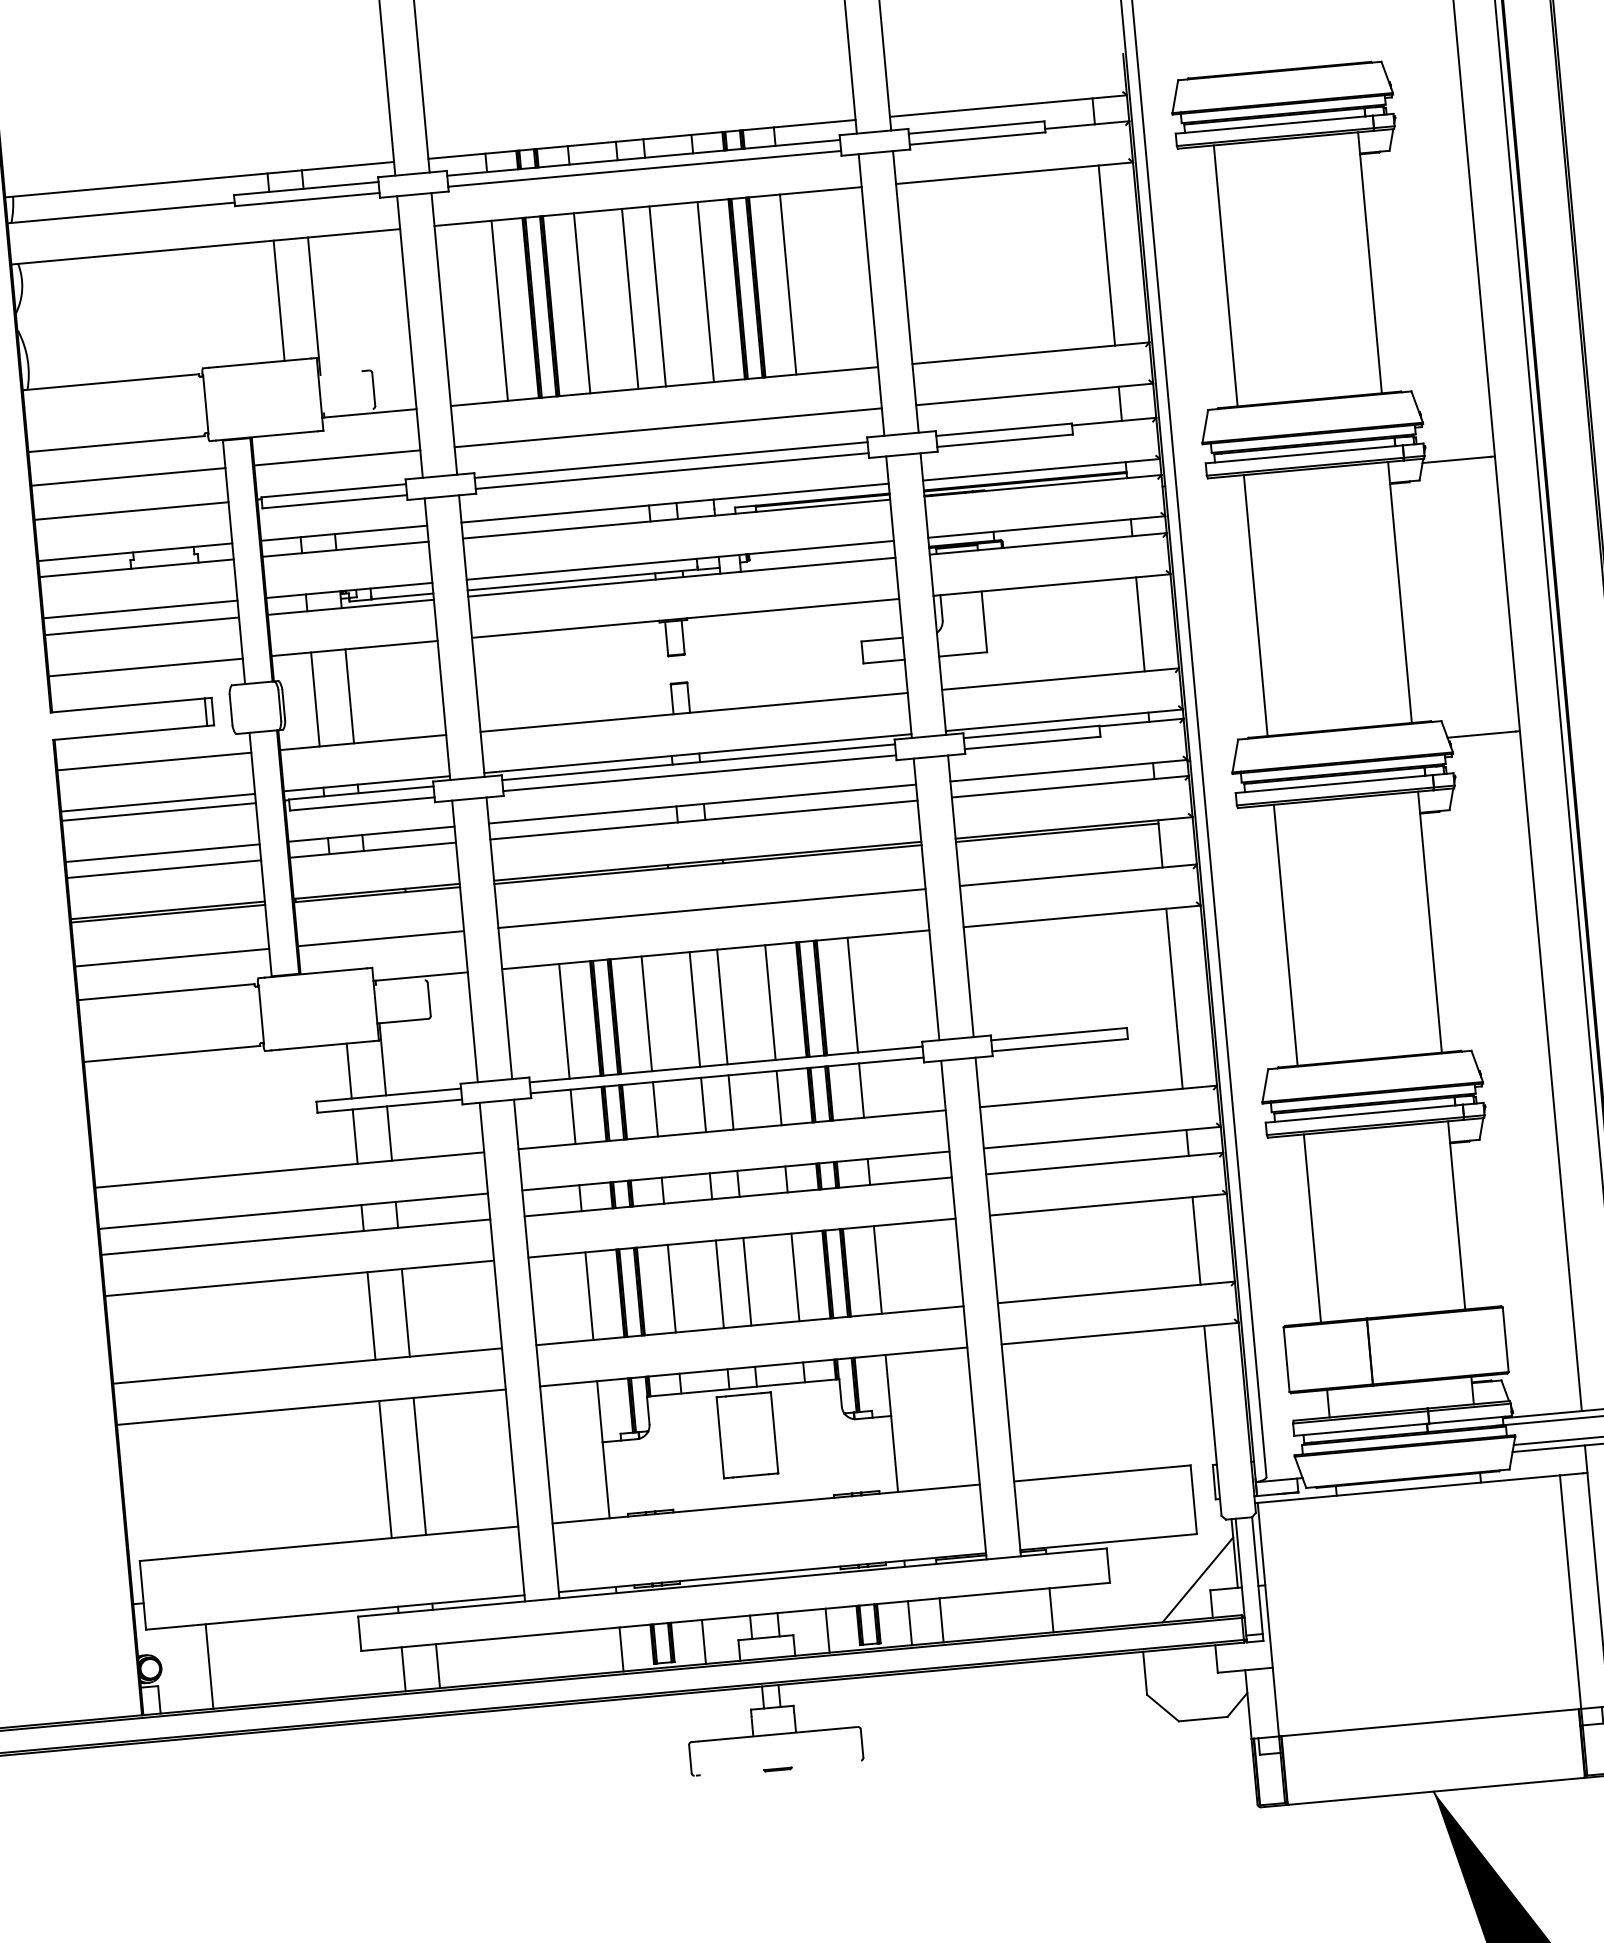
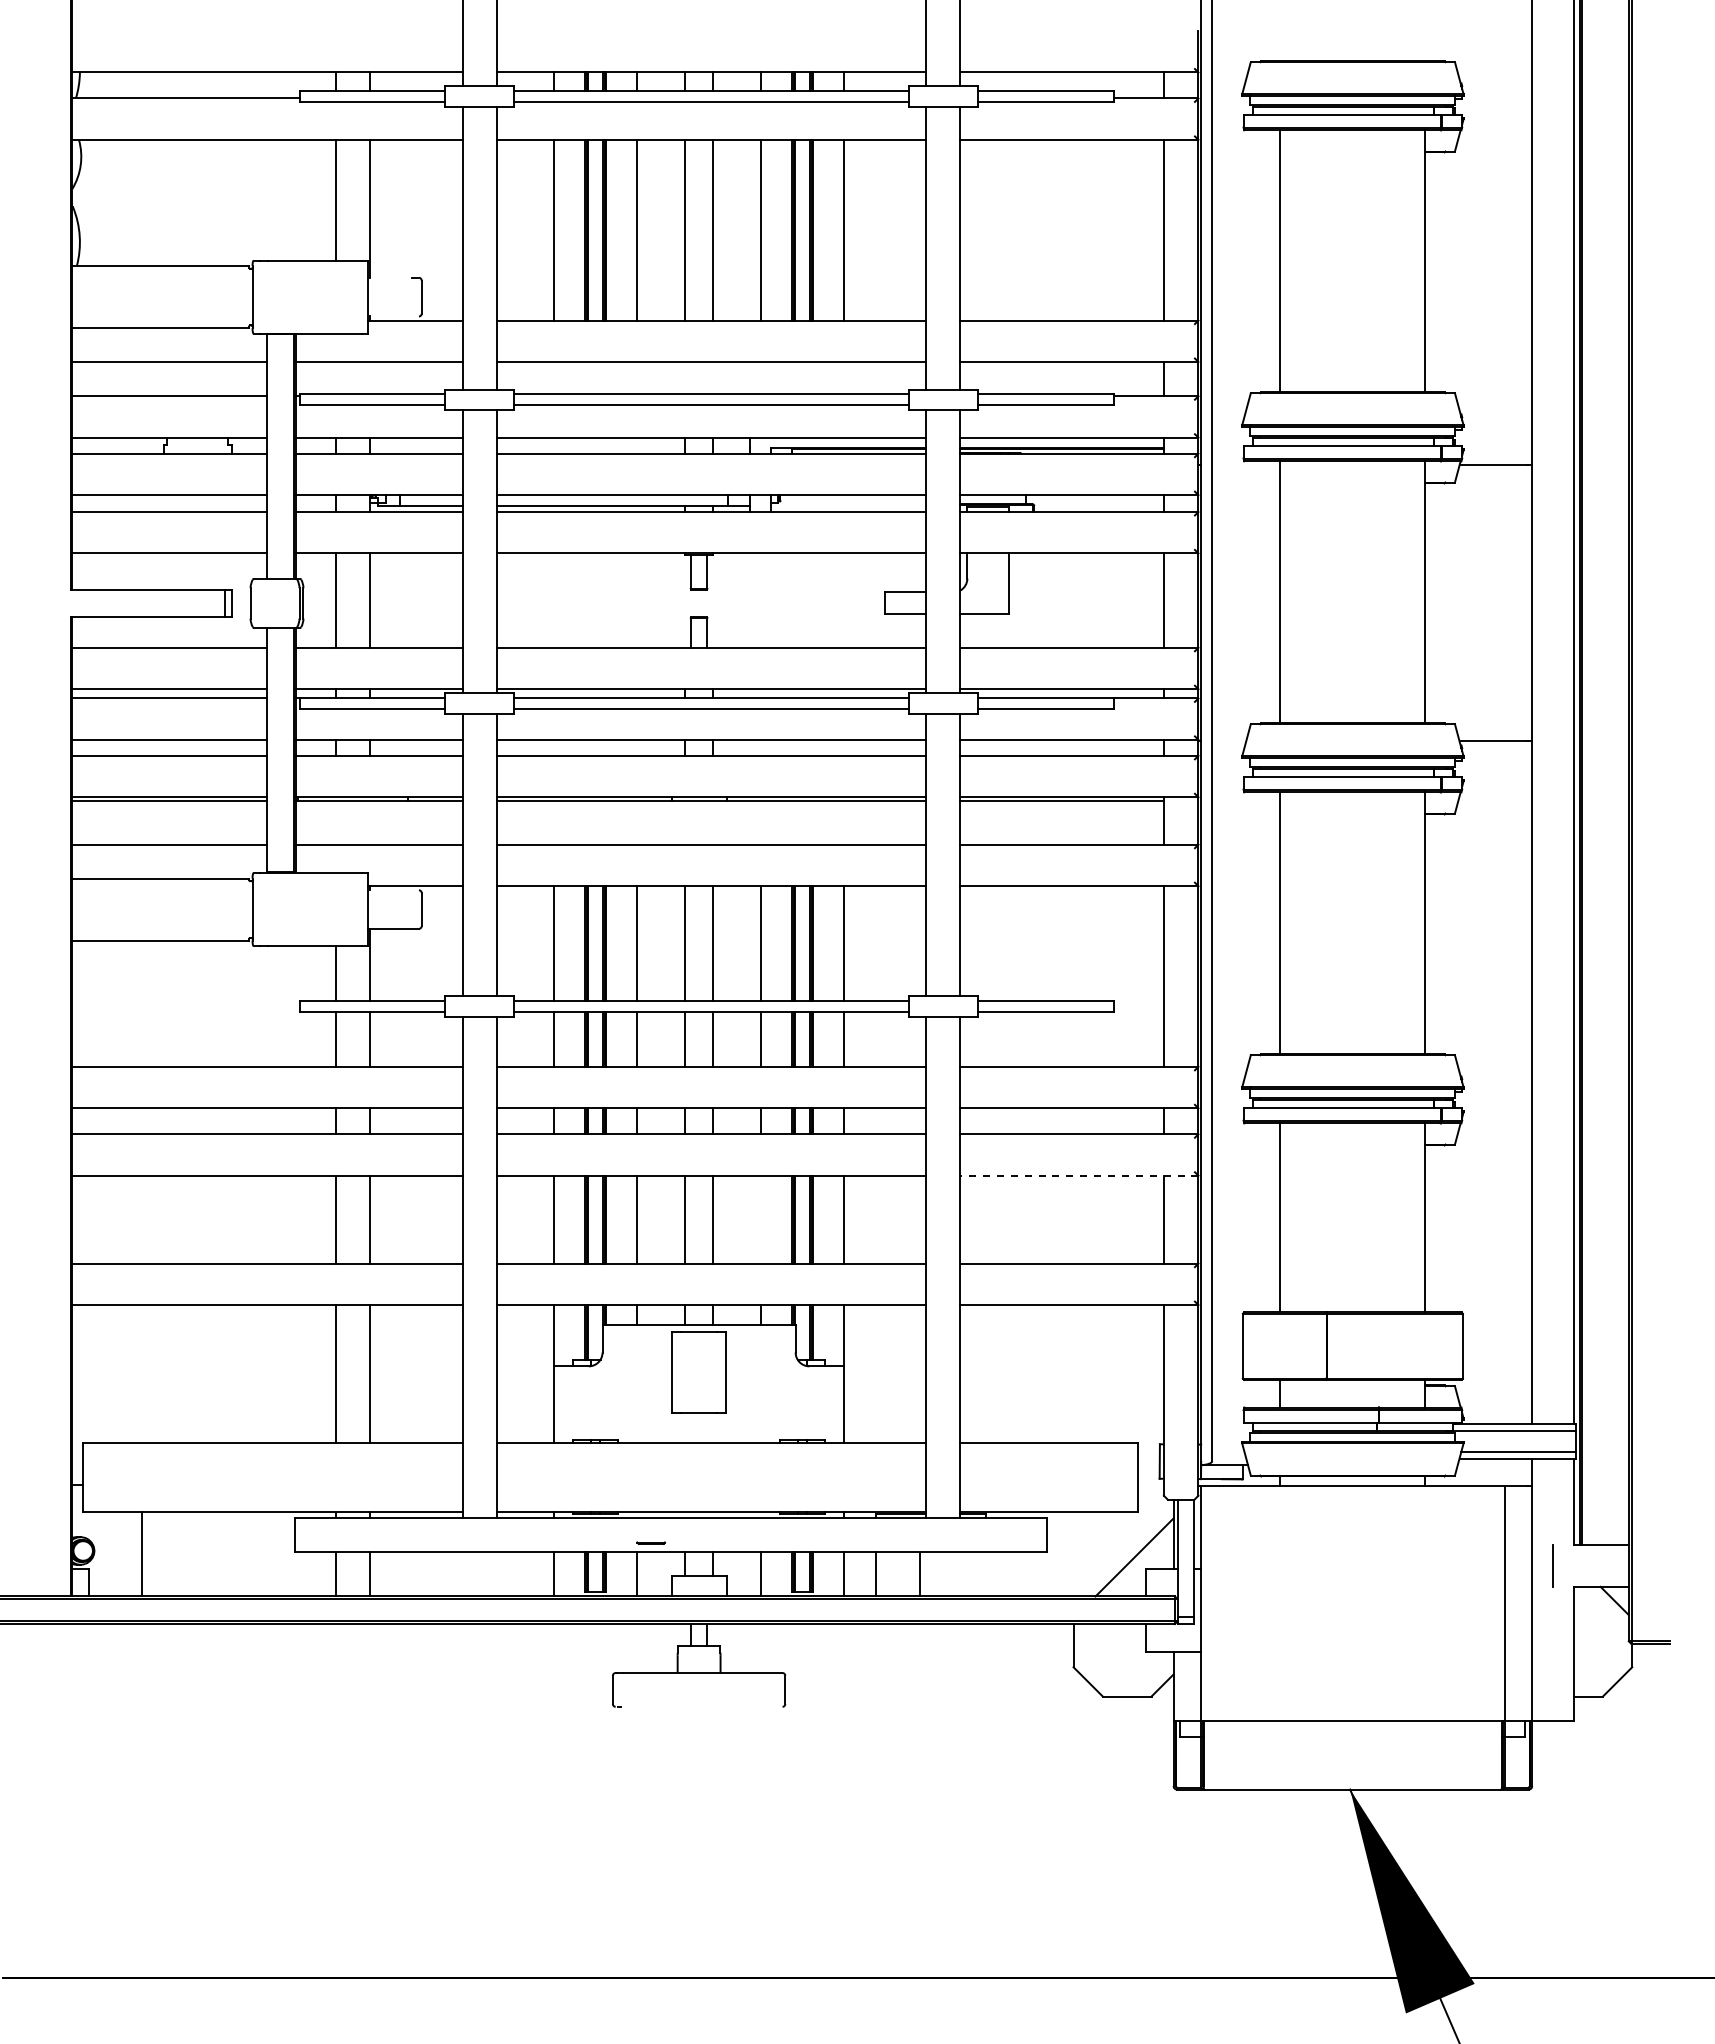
line: (1108, 1204) -> (1079, 1175), solid -> dashed
line: (795, 1277) -> (761, 1219), removed
line: (1052, 1610) -> (920, 1574), moved
line: (777, 1768) -> (650, 1542), moved

